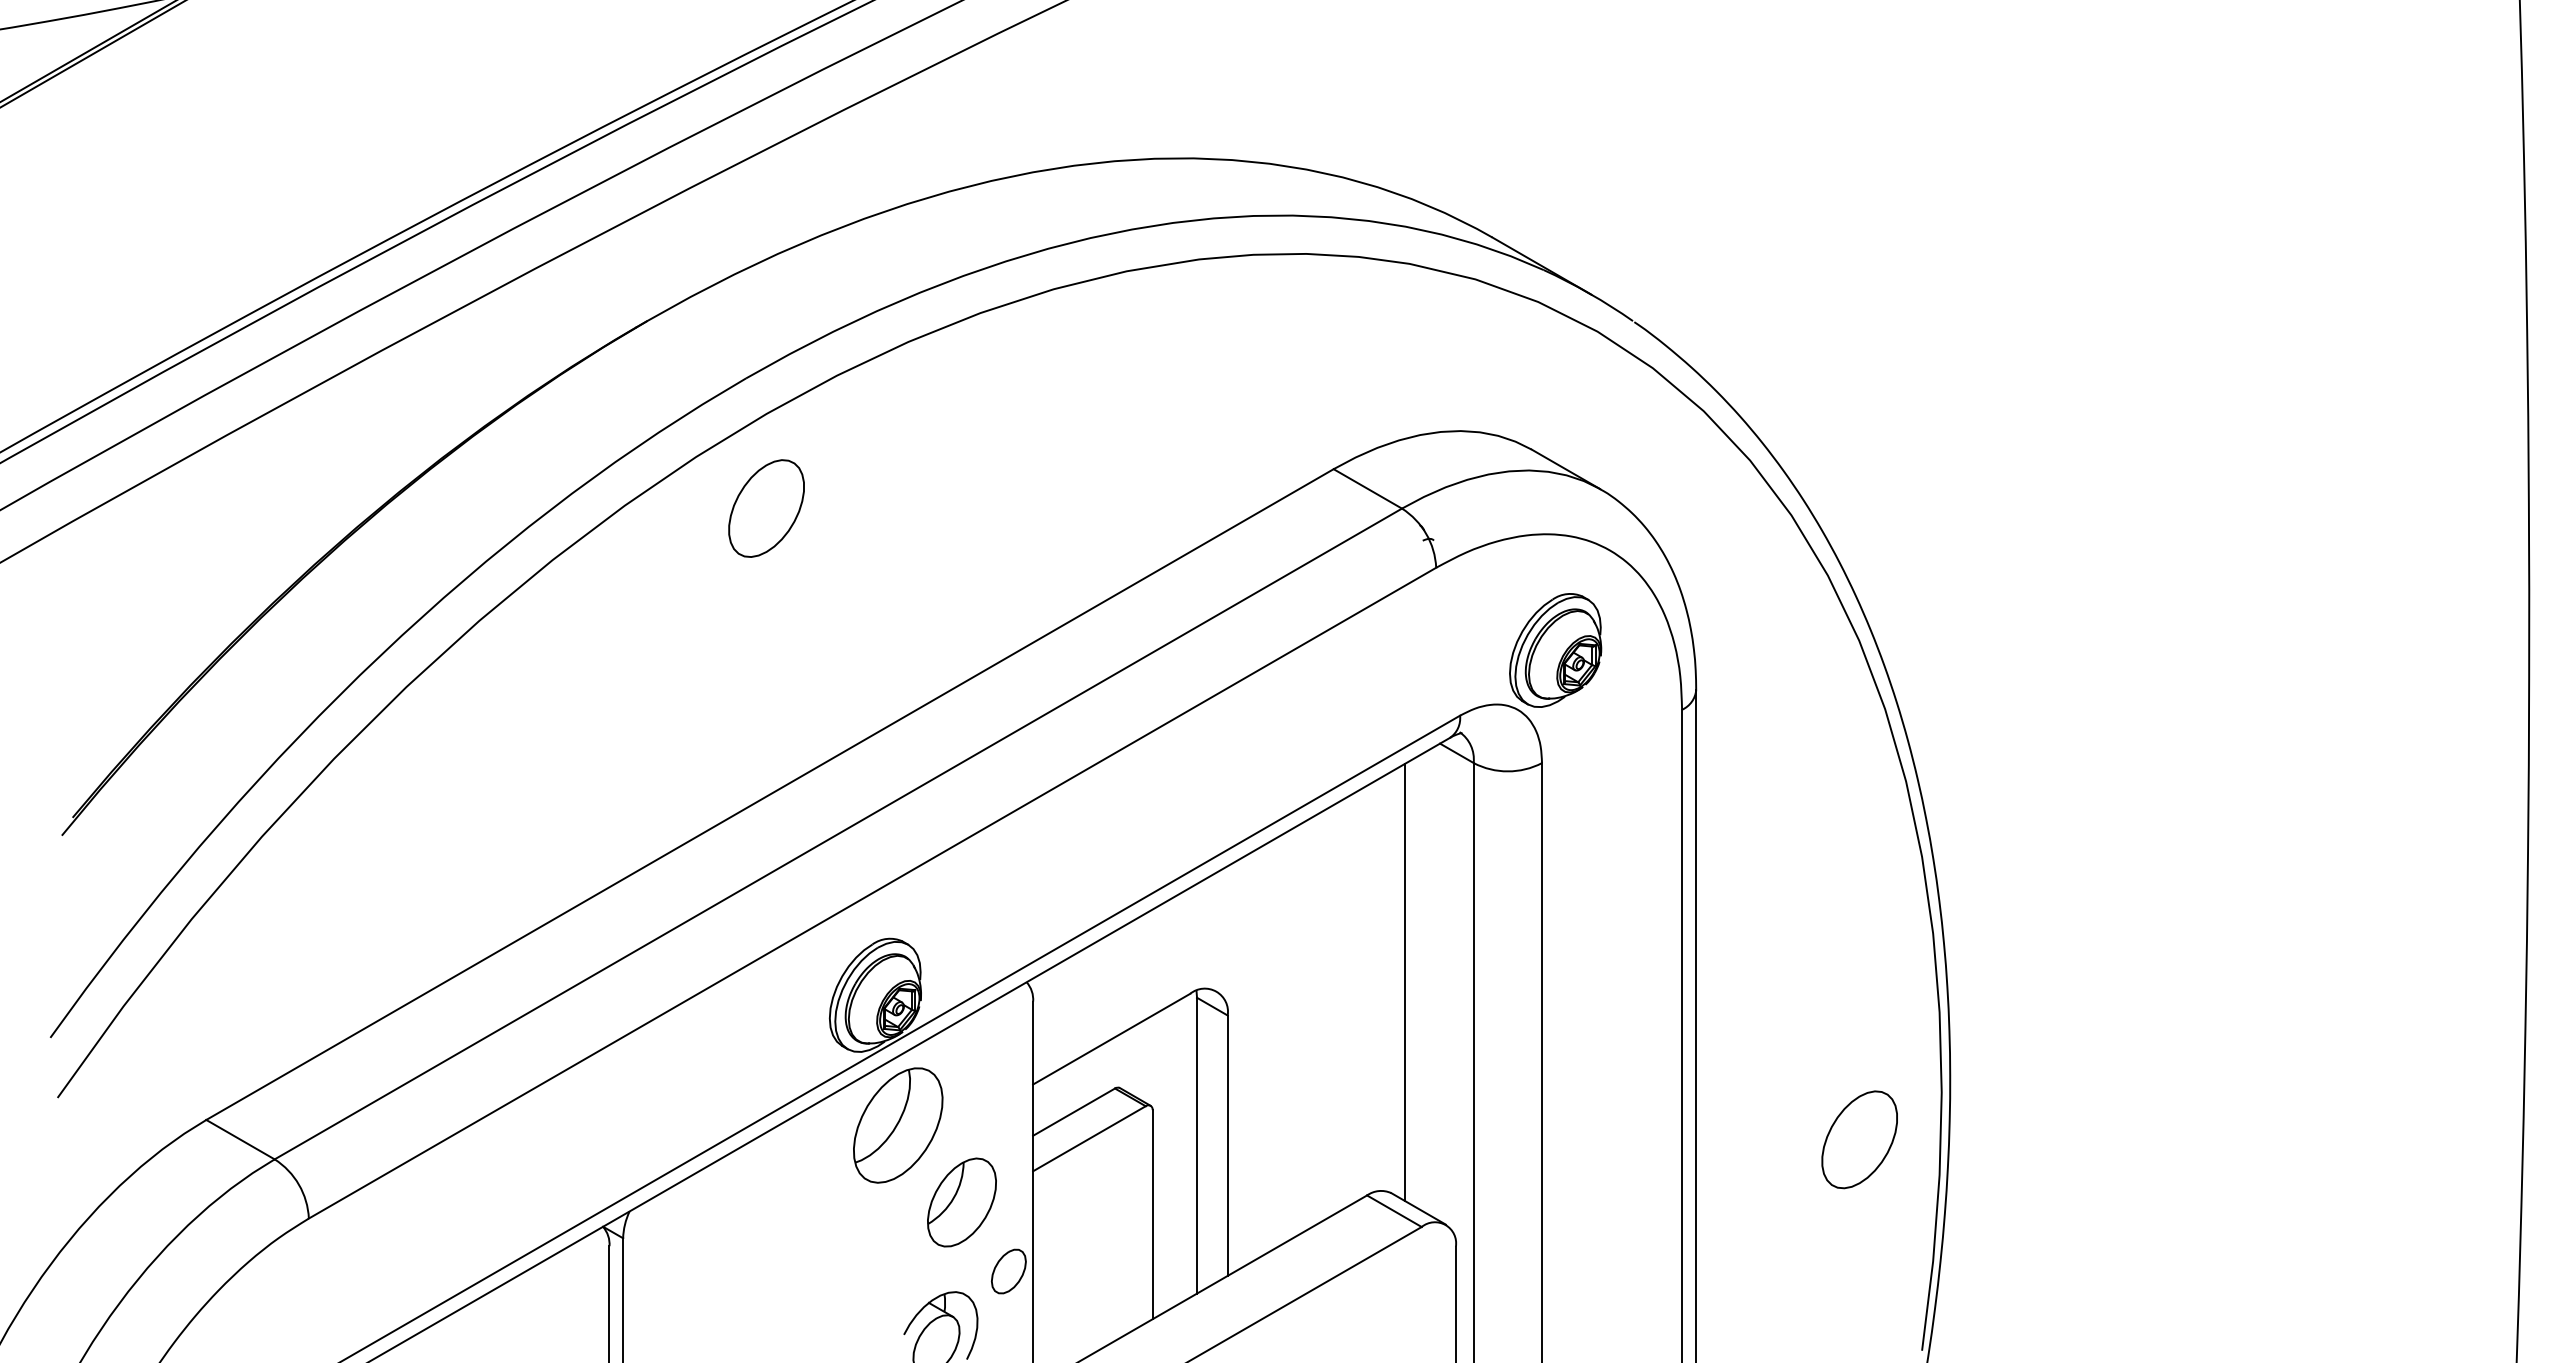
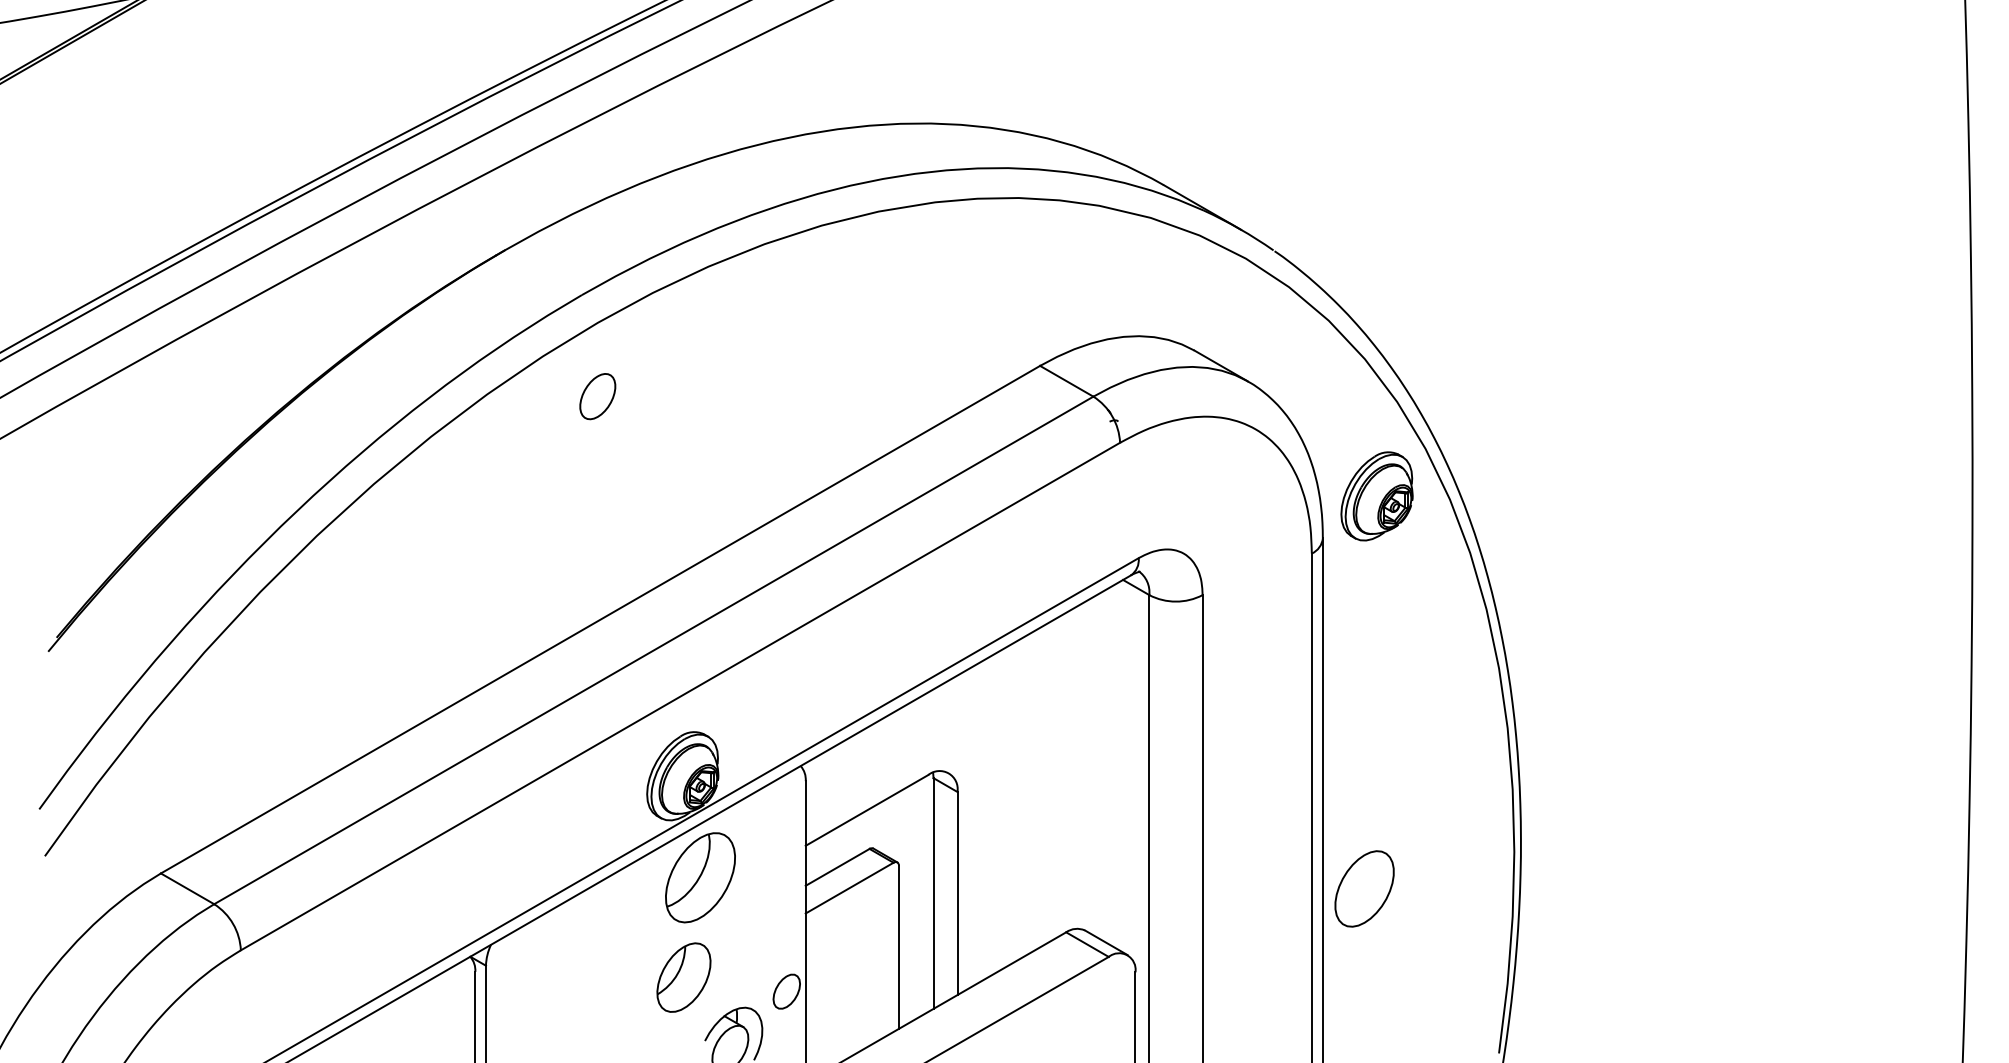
part: (766, 508) -> (597, 396), size x0.6
part: (1555, 650) -> (1376, 496), moved
line: (1405, 982) -> (1096, 766), removed
part: (1859, 1139) -> (1364, 888), moved
part: (961, 1202) -> (683, 977), moved

